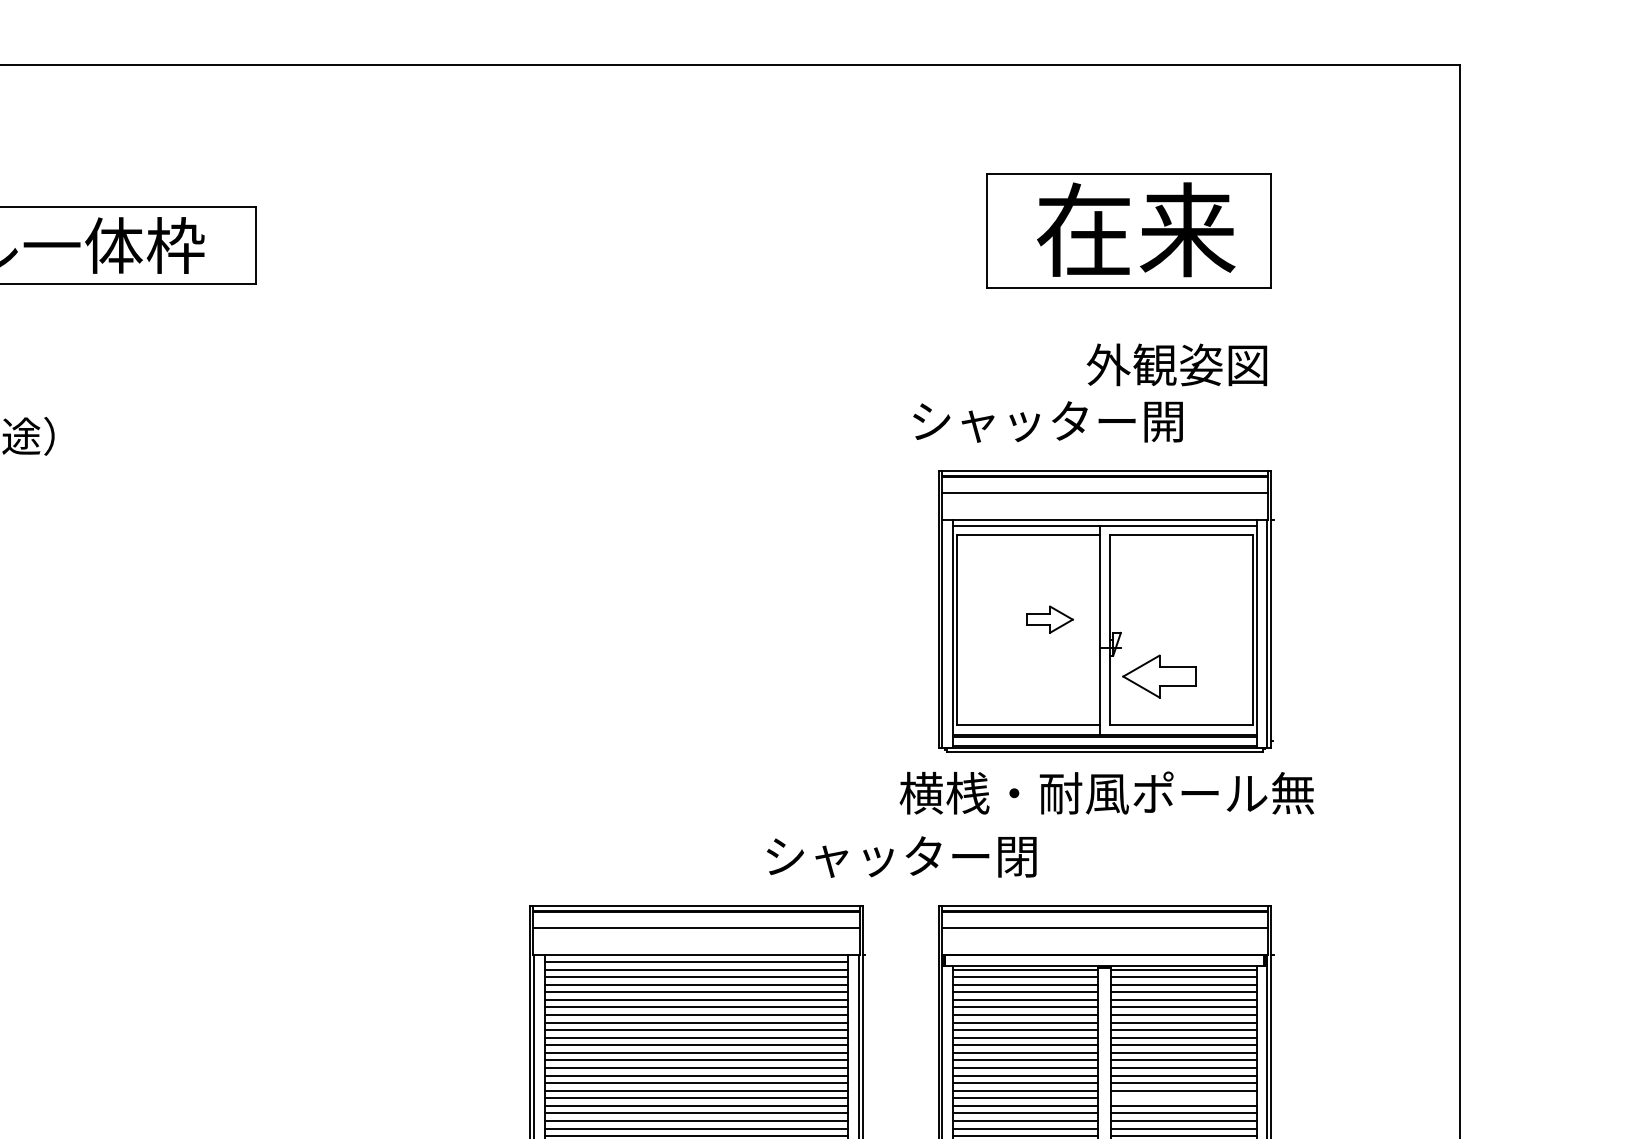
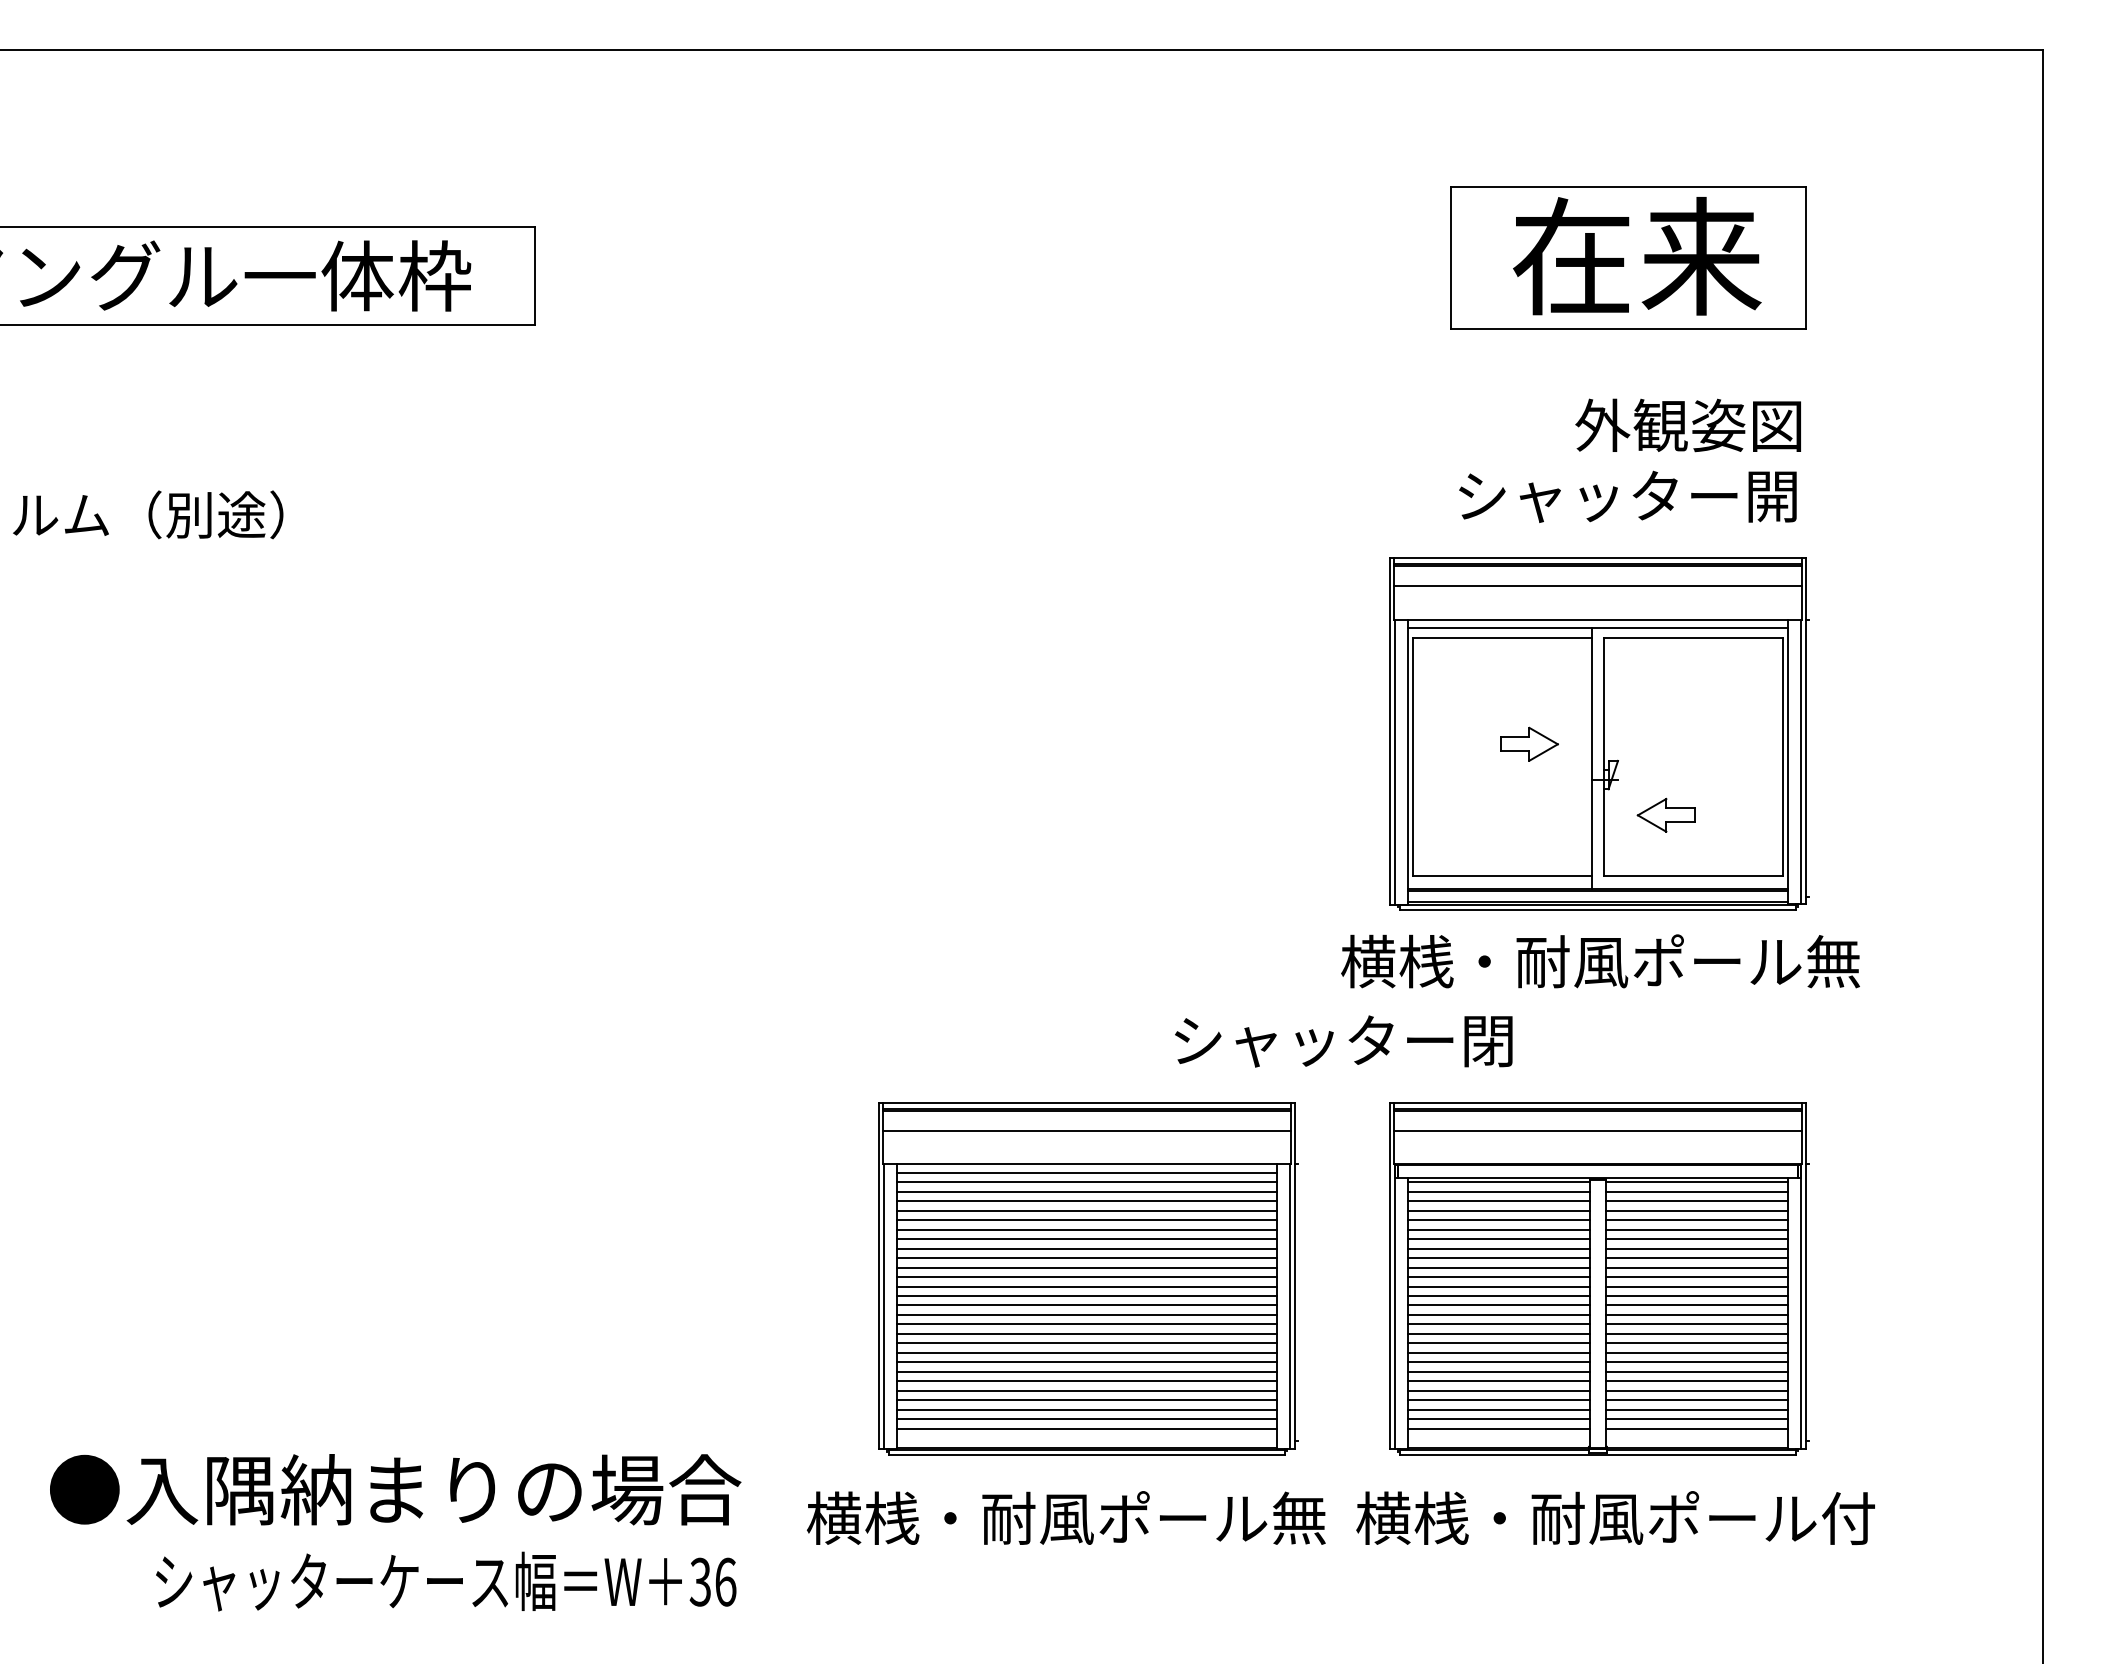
text: (1047, 421) -> (1627, 496), moved
part: (1158, 675) -> (1665, 814), size x0.62
line: (1184, 1098) -> (1697, 1343), added

